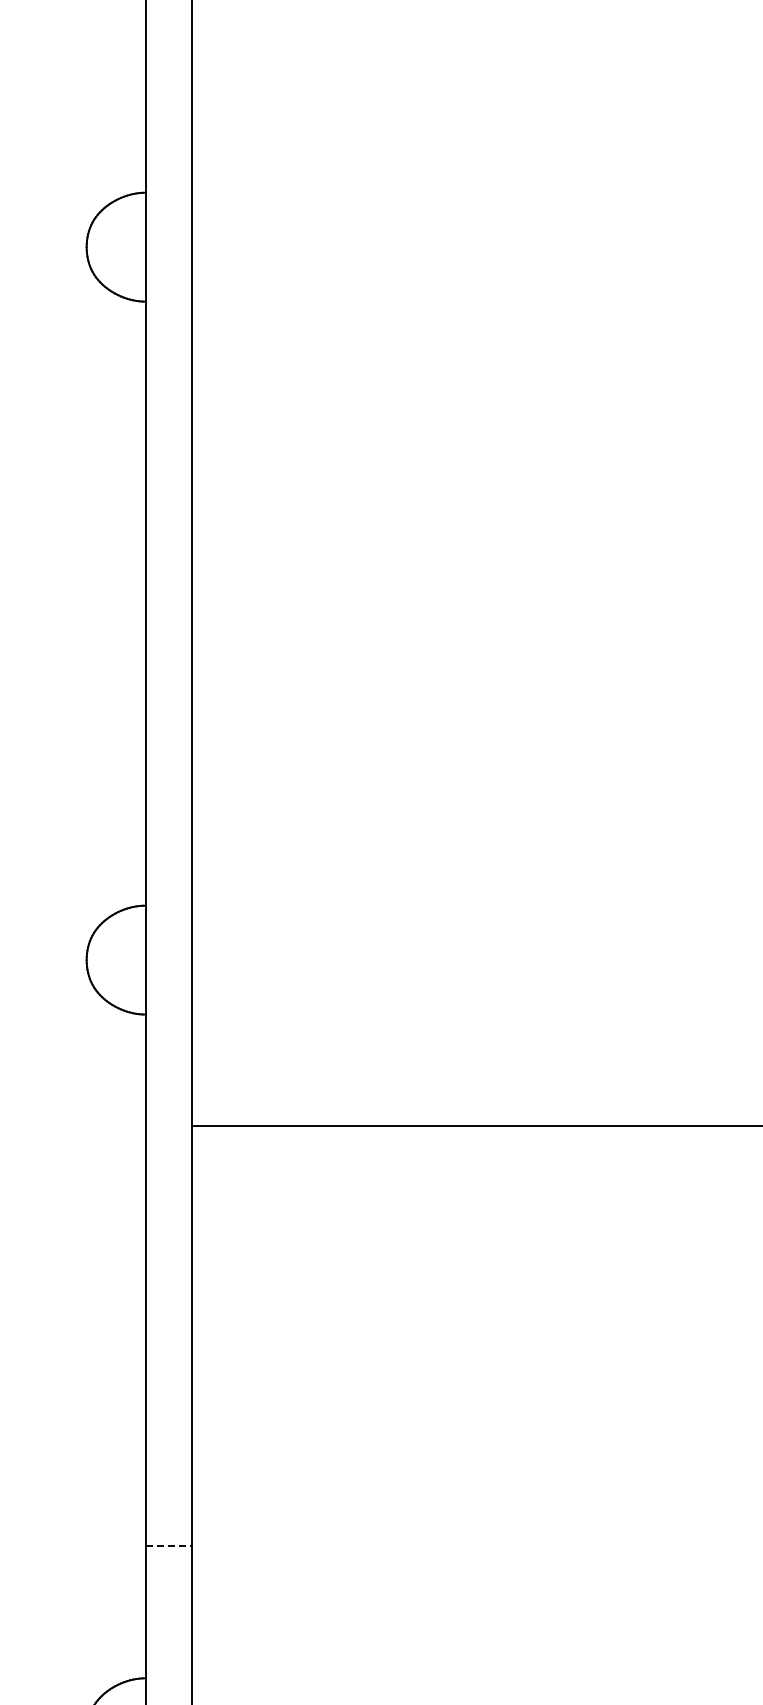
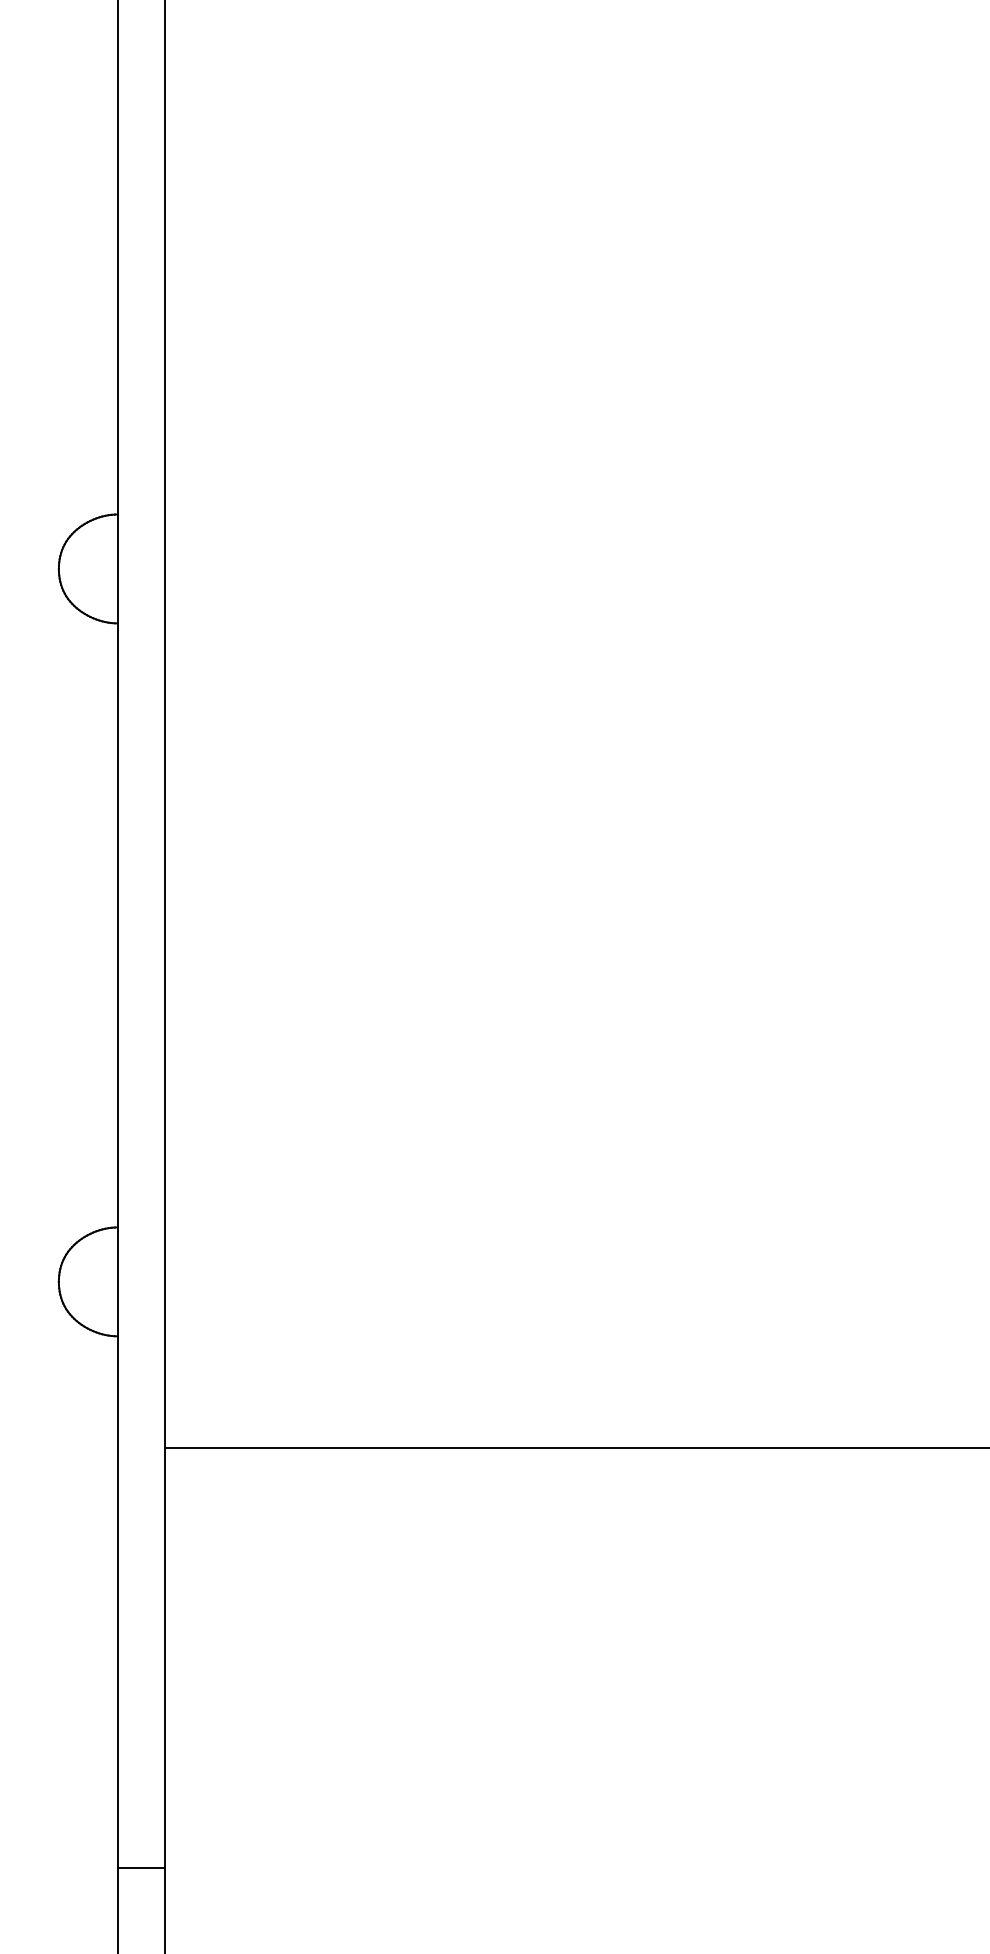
line: (169, 1545) -> (141, 1867), dashed -> solid

